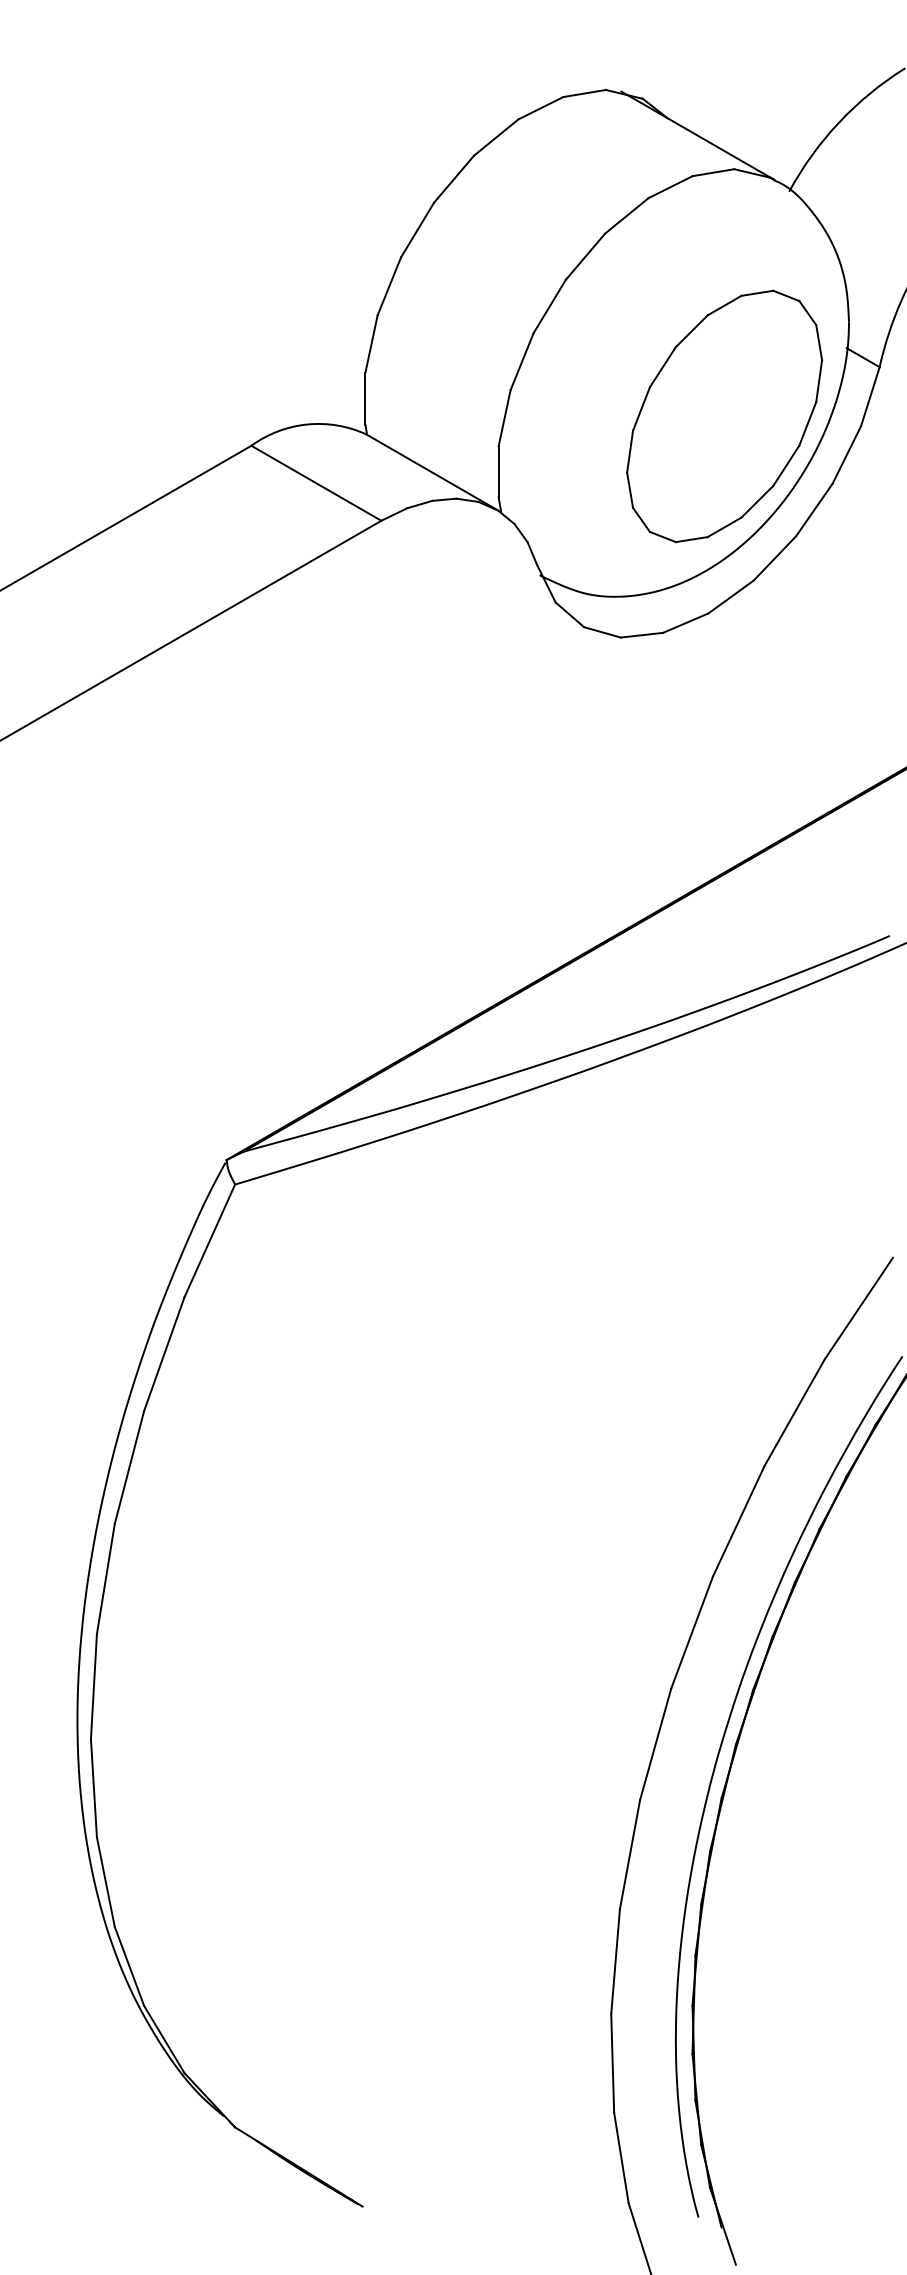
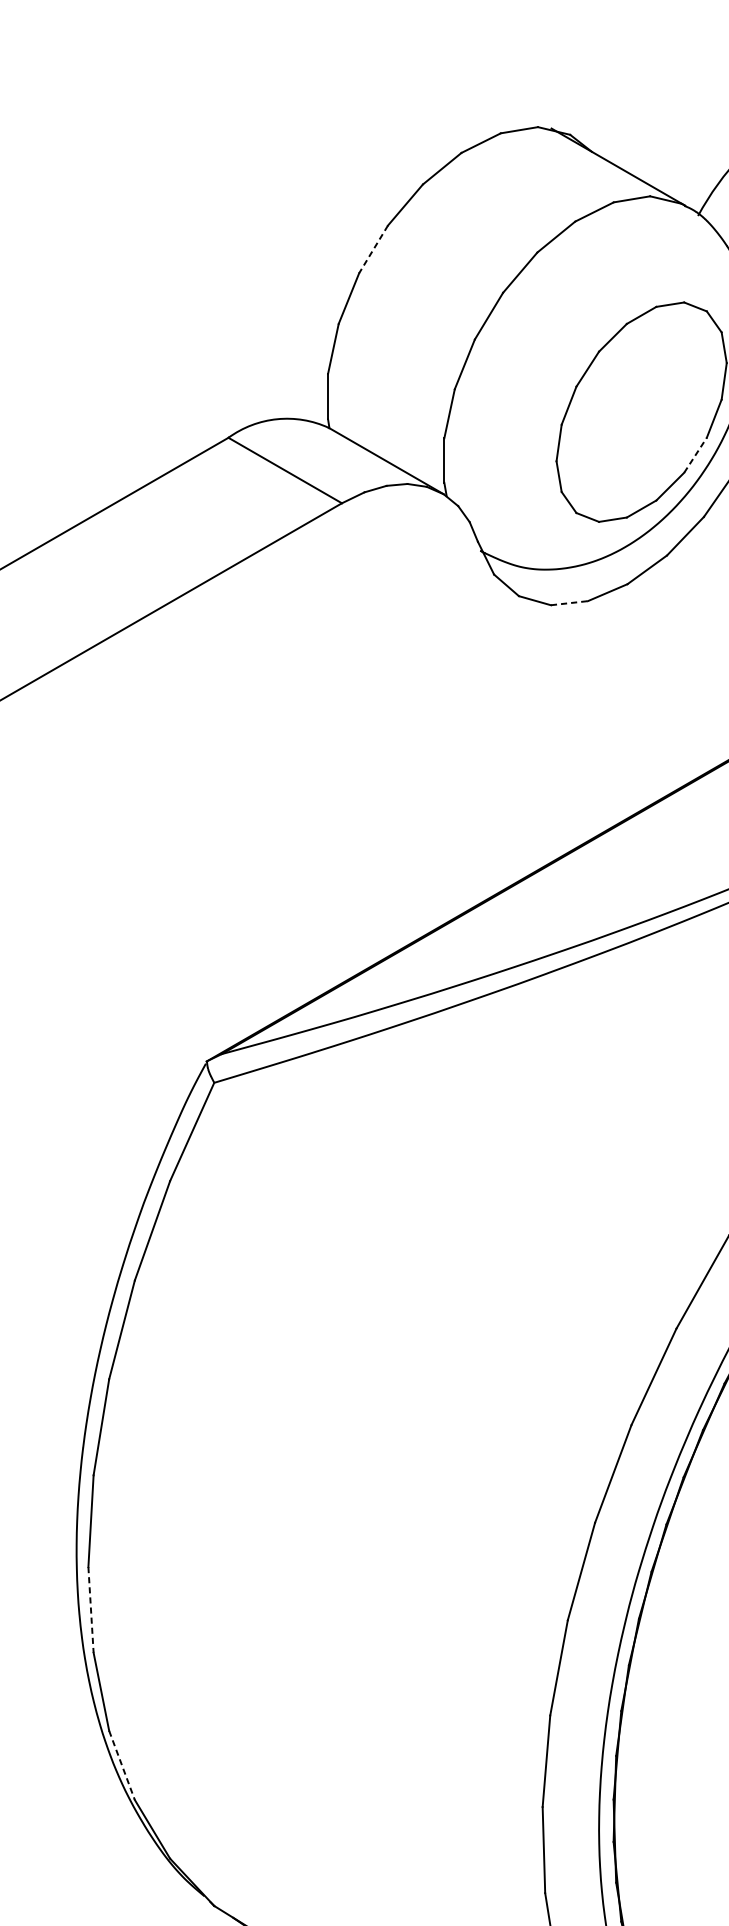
line: (417, 230) -> (373, 249), solid -> dashed
line: (786, 465) -> (695, 455), solid -> dashed
line: (642, 635) -> (569, 603), solid -> dashed
line: (93, 1788) -> (90, 1610), solid -> dashed
line: (129, 1966) -> (122, 1765), solid -> dashed

